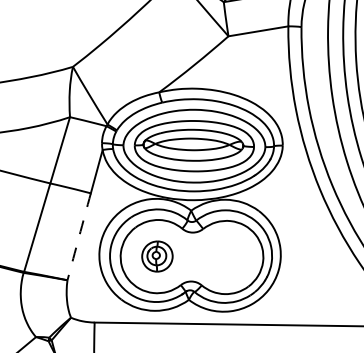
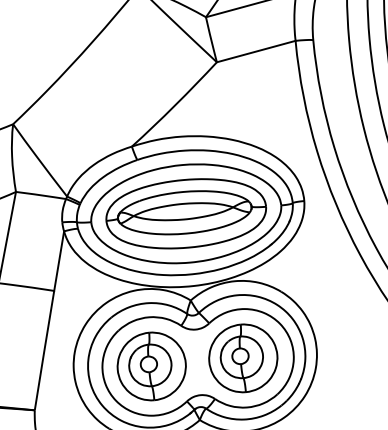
arc: (79, 236) -> (44, 350), dashed -> solid
part: (157, 256) -> (151, 366), size x1.67
part: (225, 257) -> (242, 358), added

